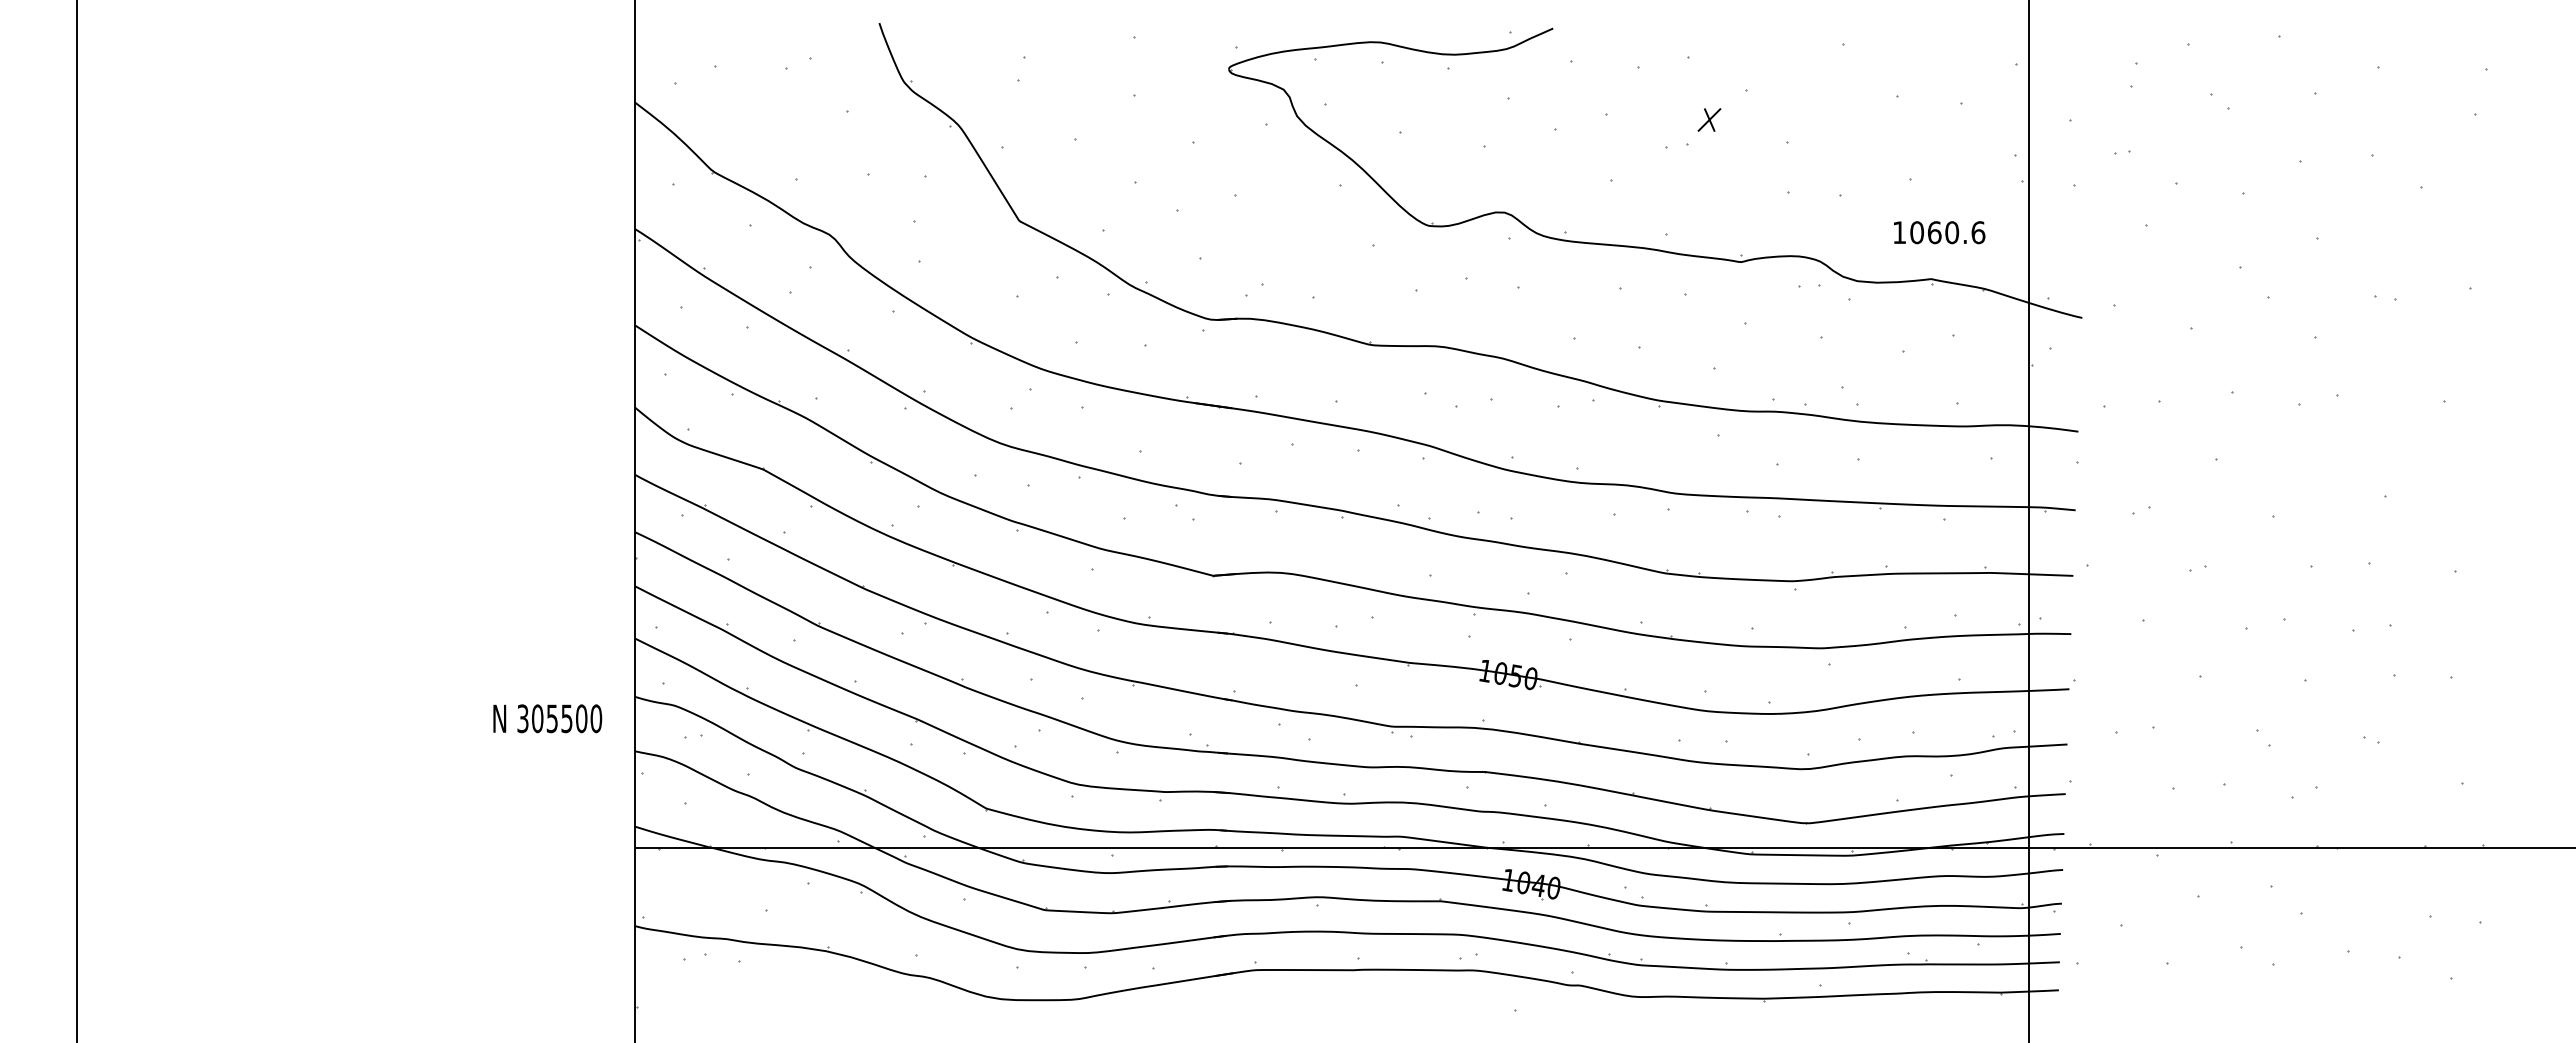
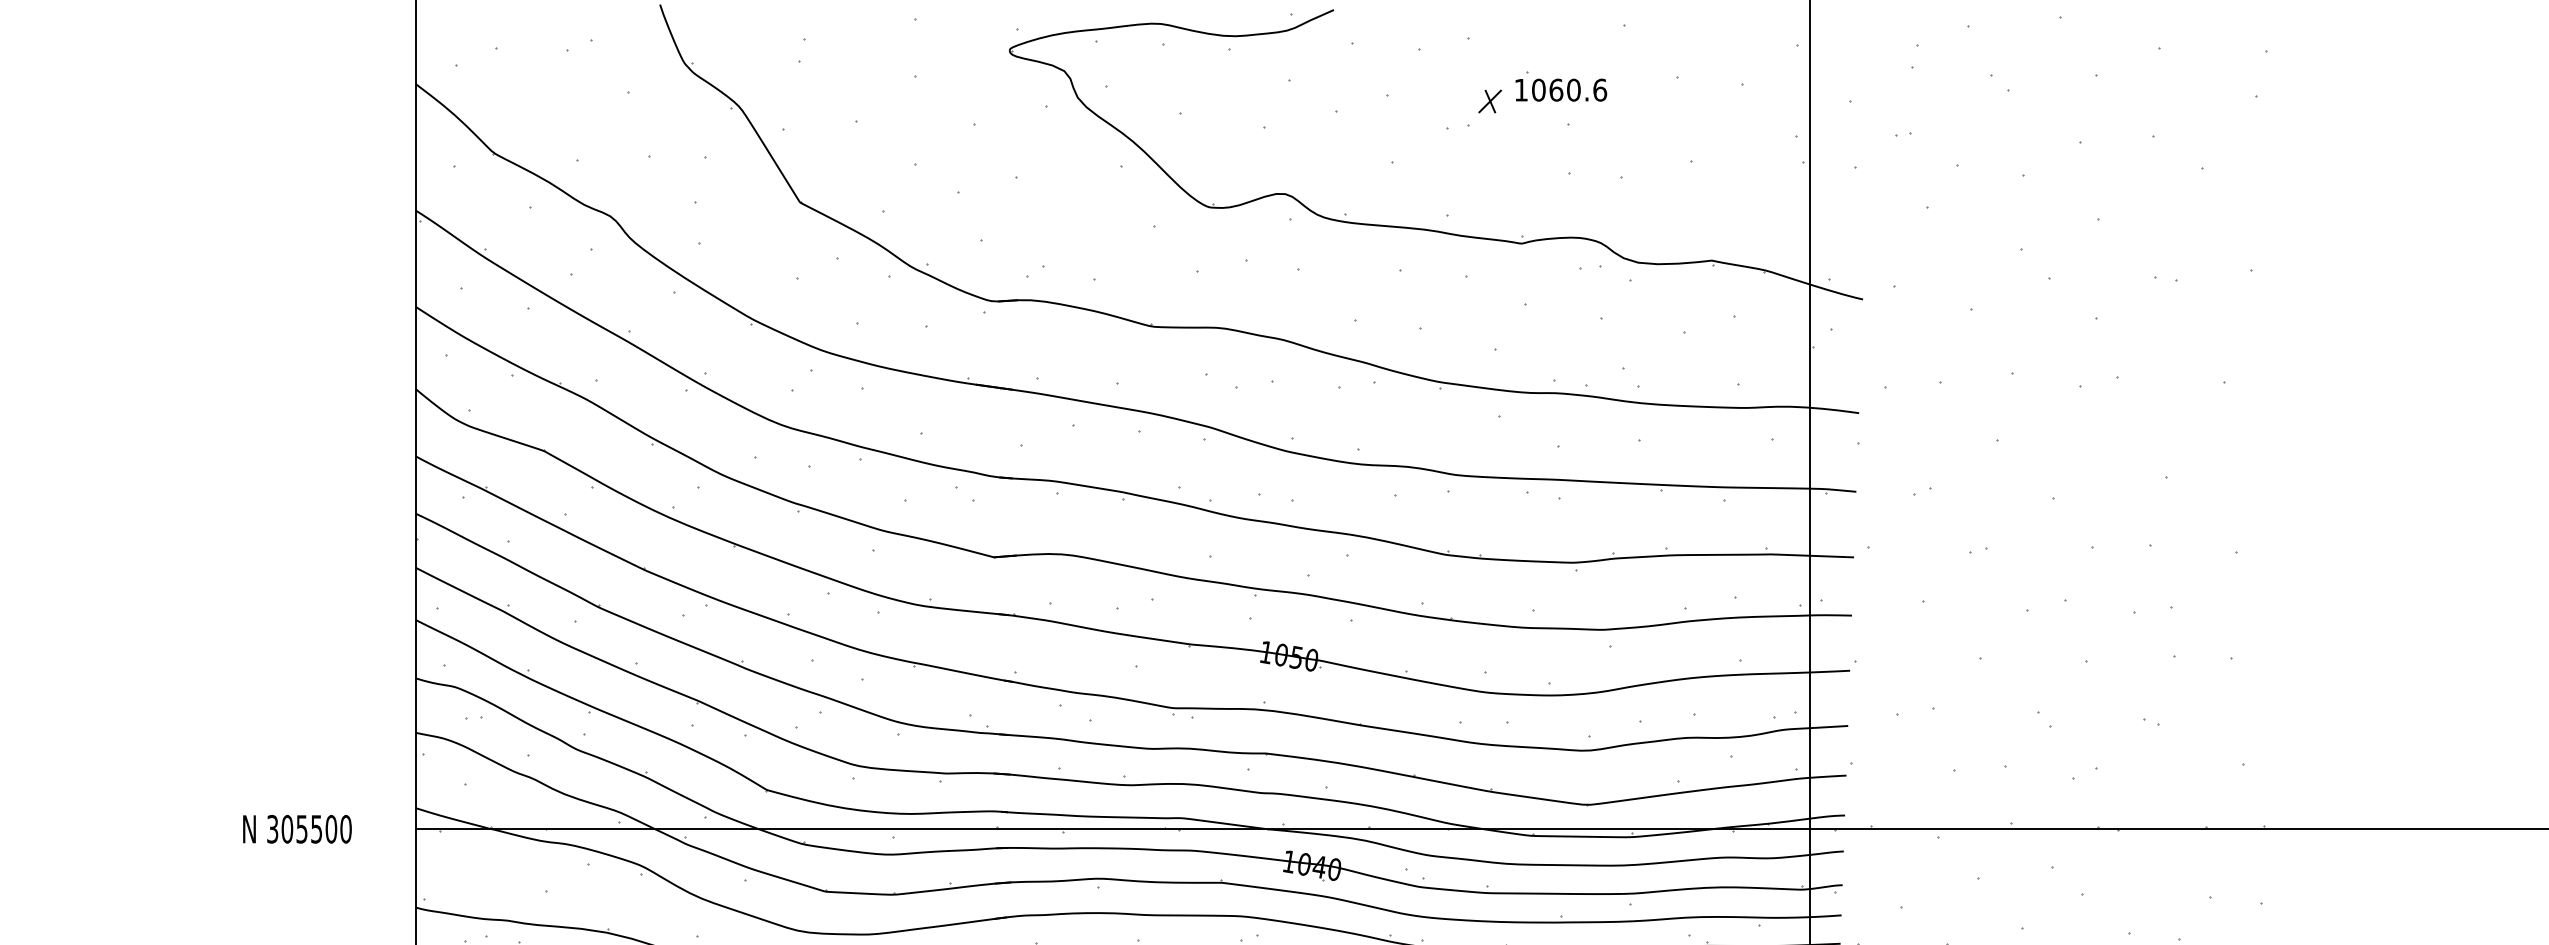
text: (1939, 232) -> (1561, 90), moved
text: (547, 718) -> (297, 829), moved

